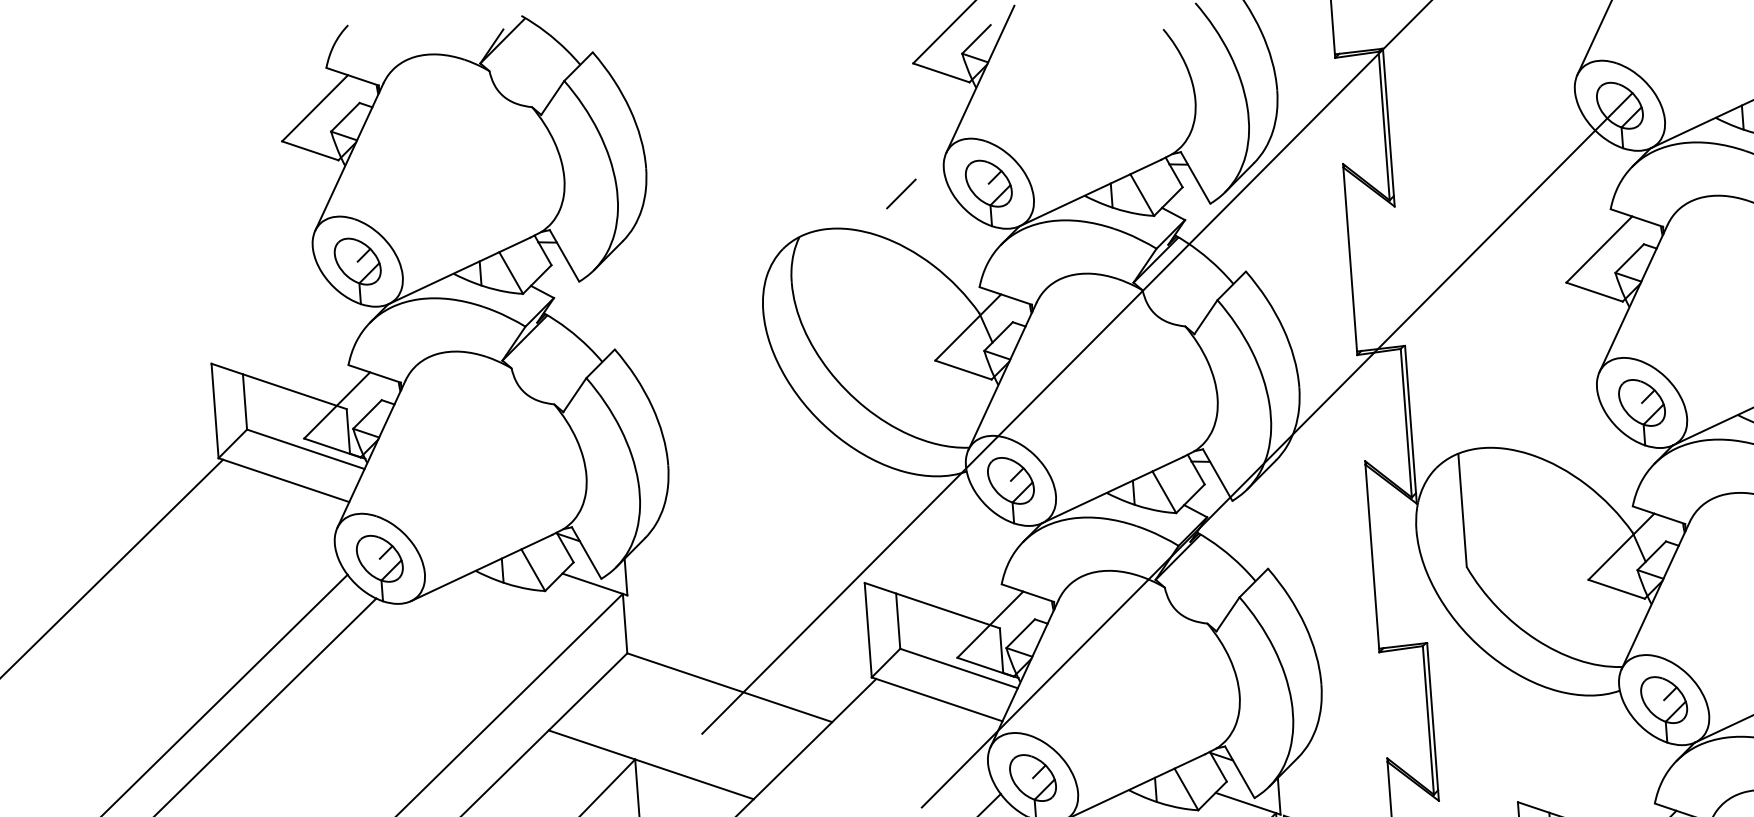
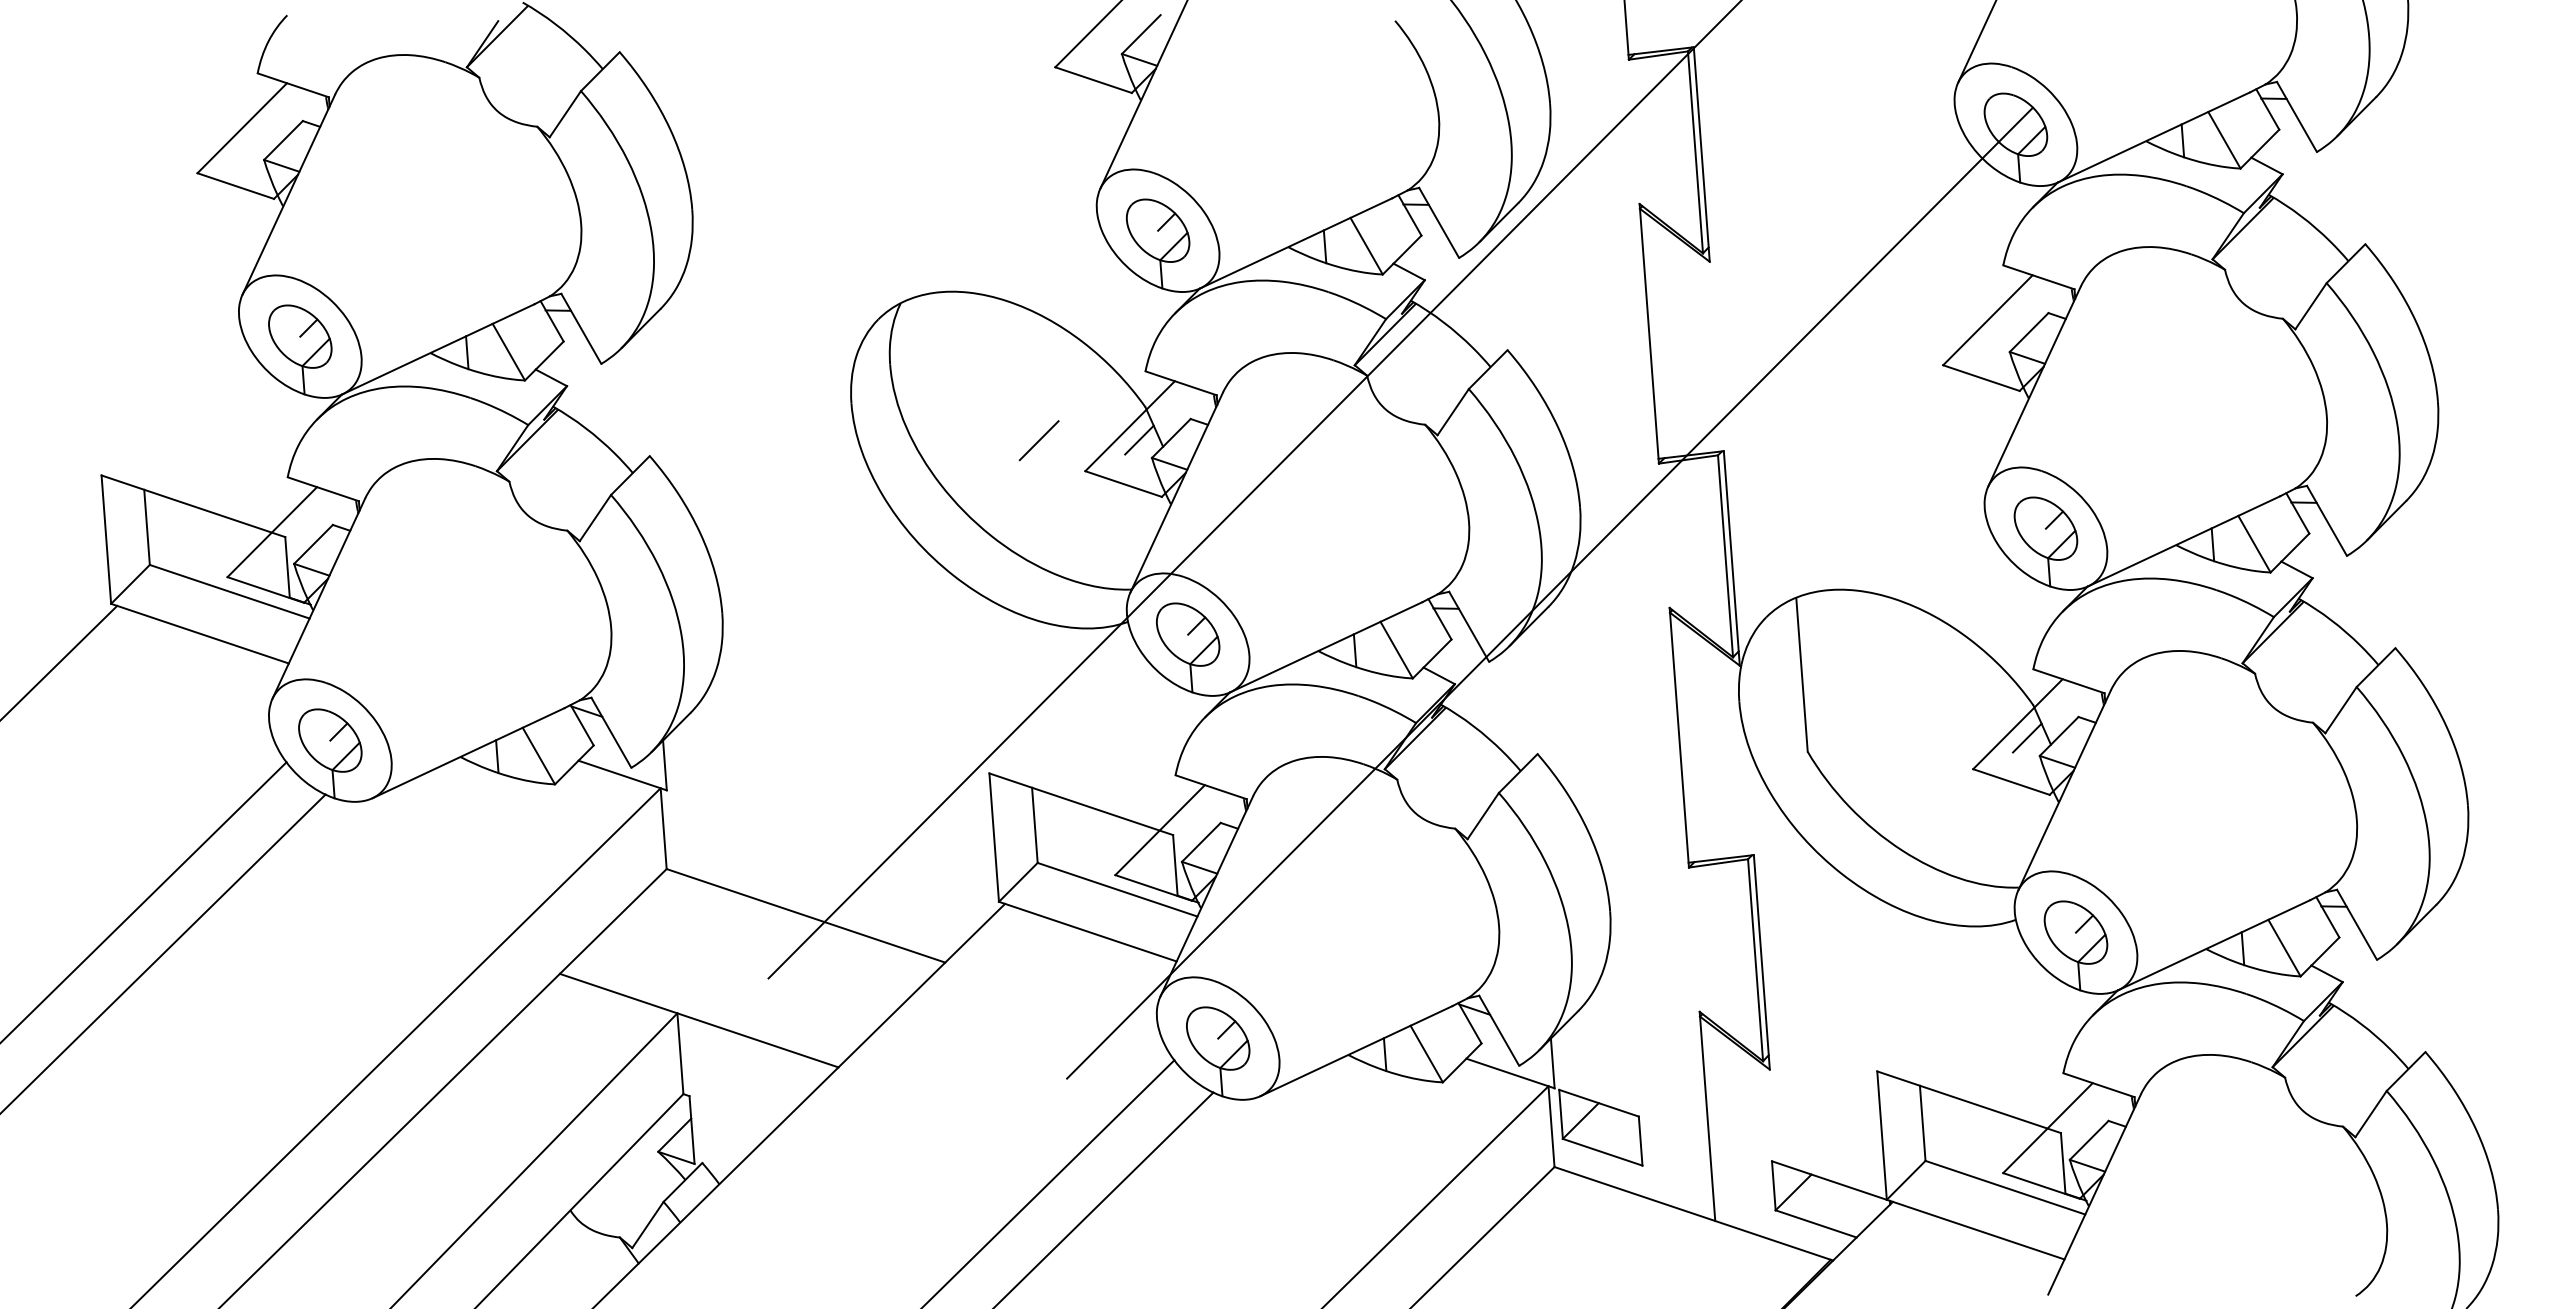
line: (900, 193) -> (1038, 440), moved
line: (975, 337) -> (1139, 439), added
line: (1628, 556) -> (2027, 737), added

